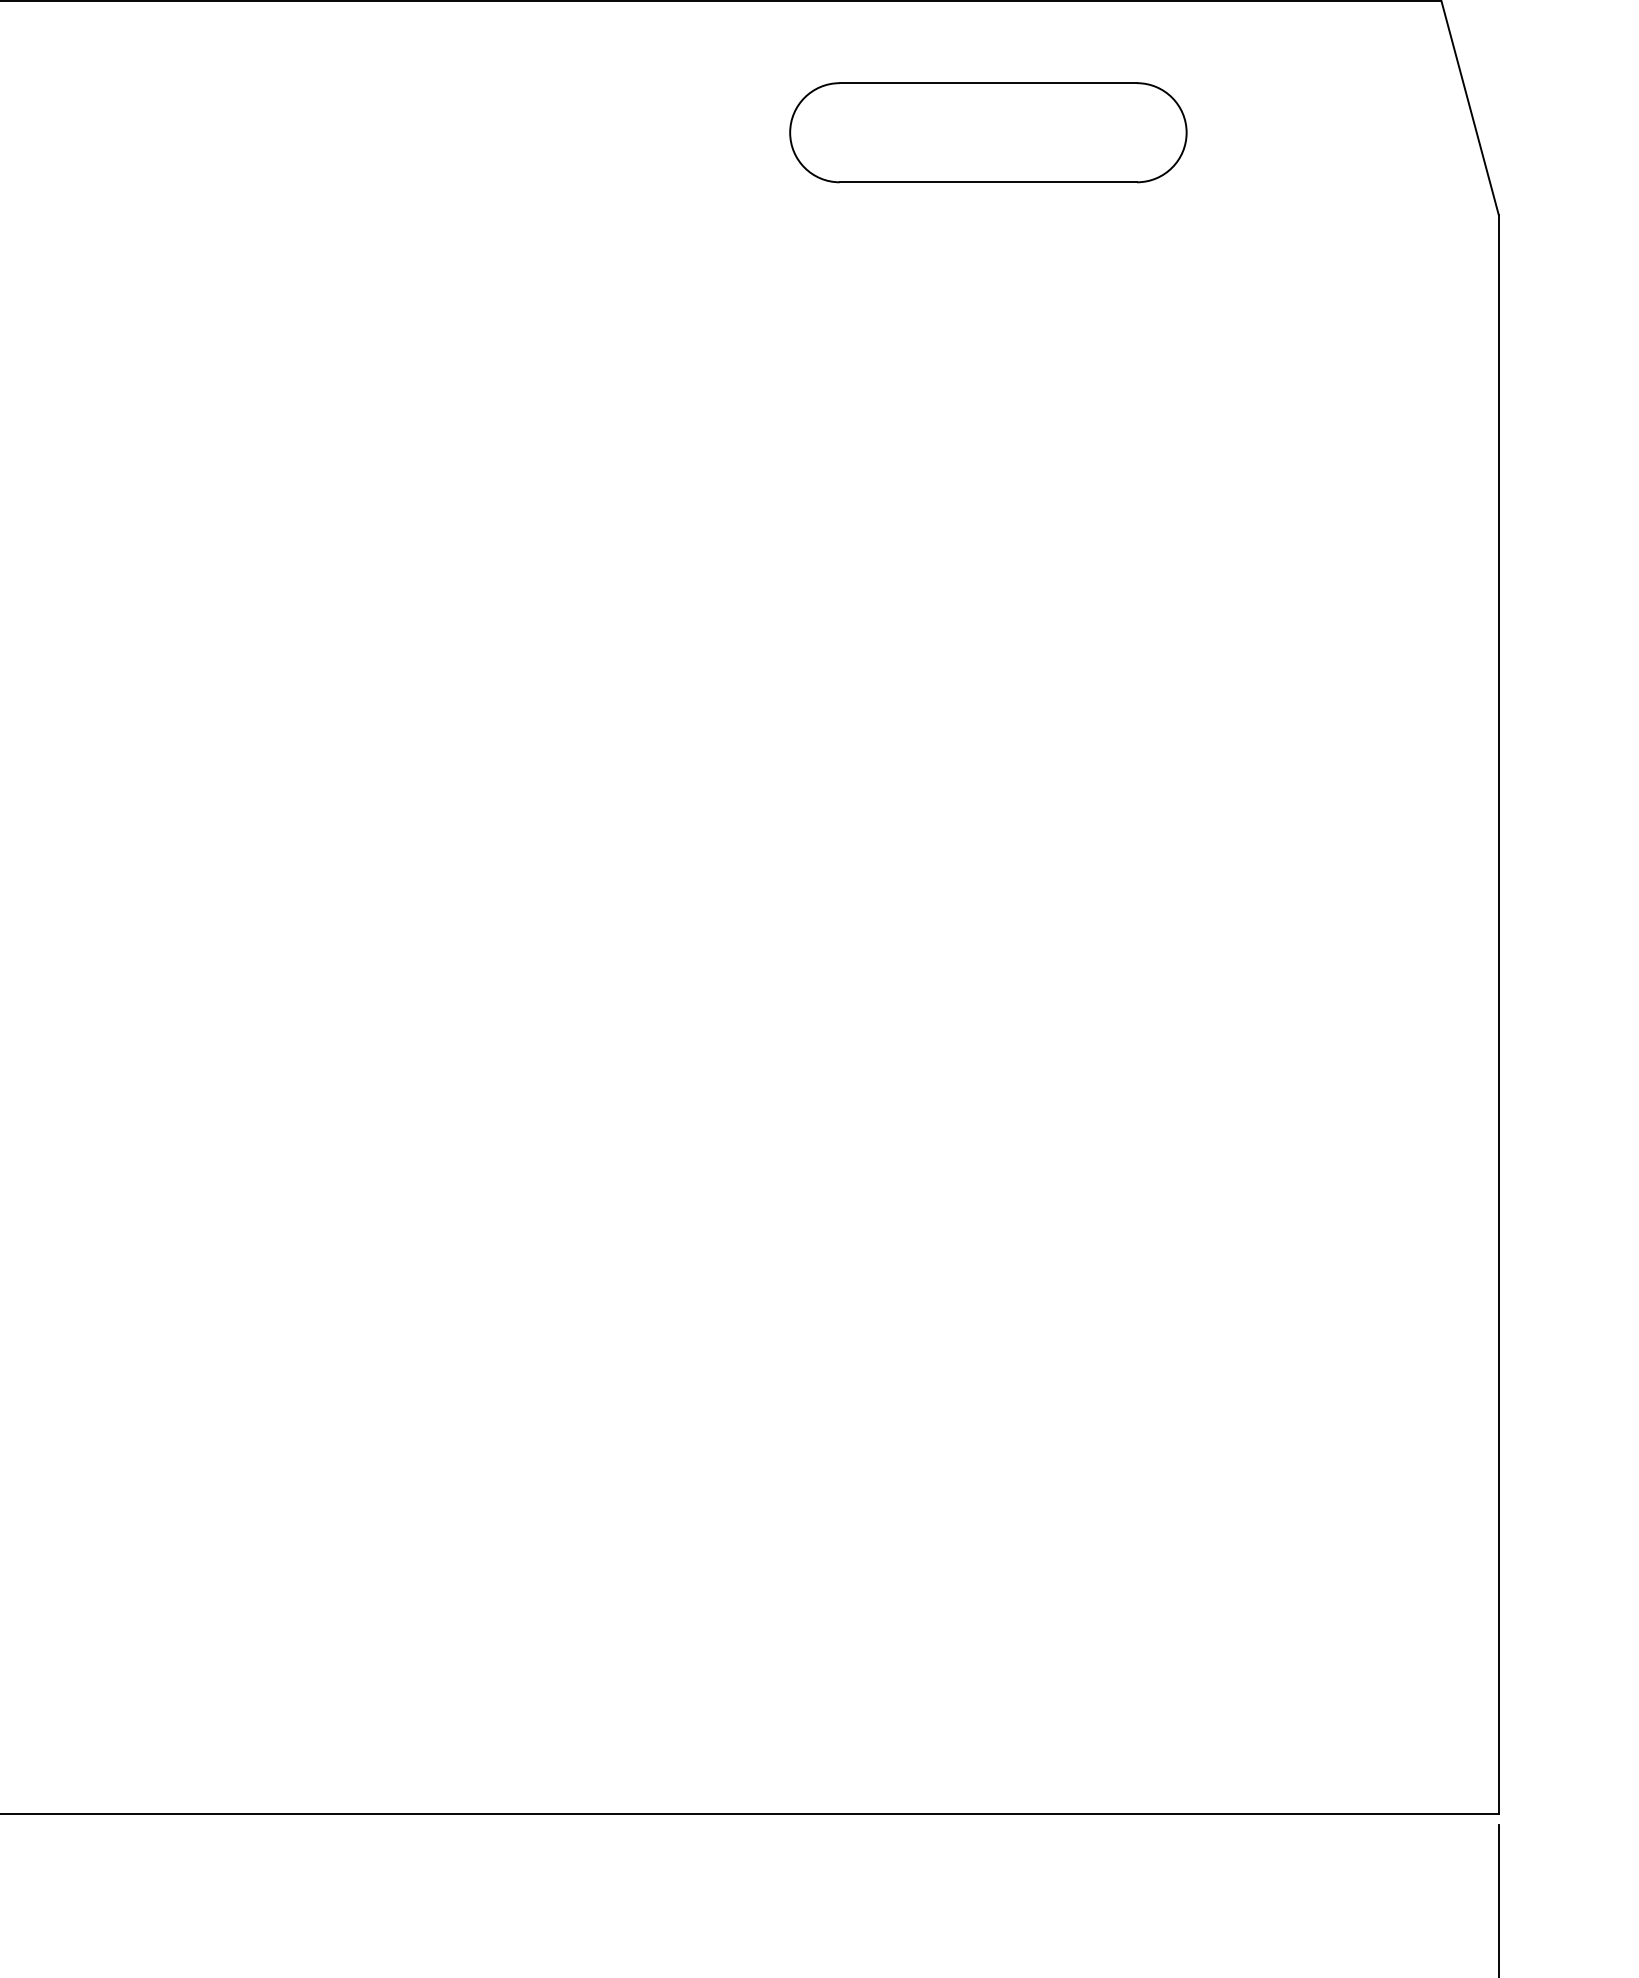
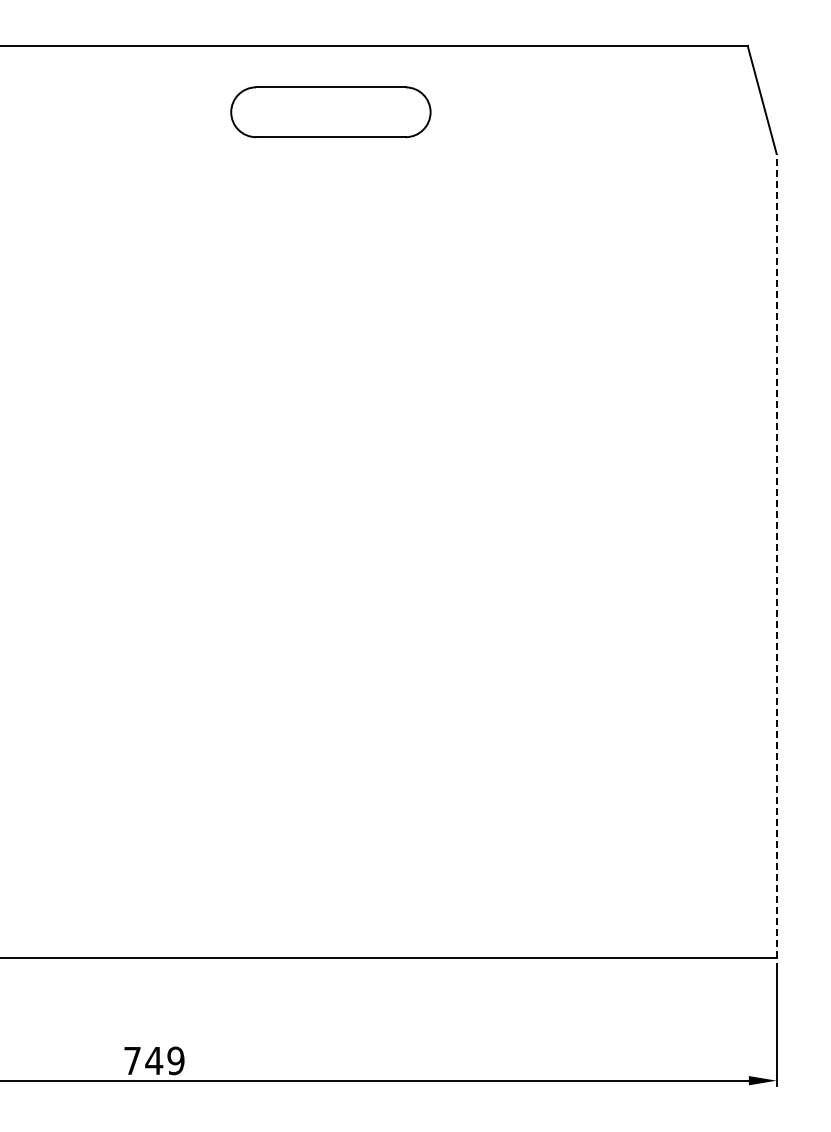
part: (987, 133) -> (330, 112), moved
line: (1498, 1014) -> (776, 555), solid -> dashed

